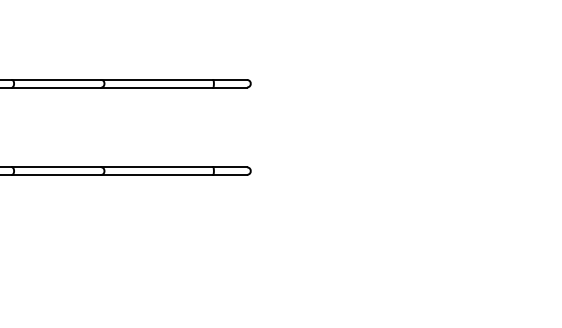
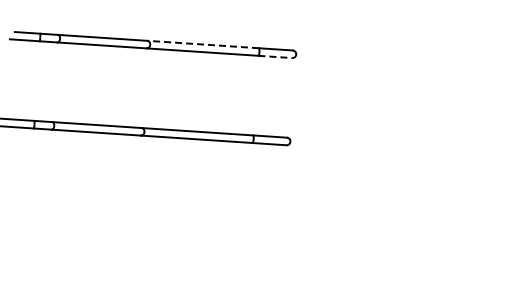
line: (157, 79) -> (203, 44), solid -> dashed
line: (230, 87) -> (275, 56), solid -> dashed

